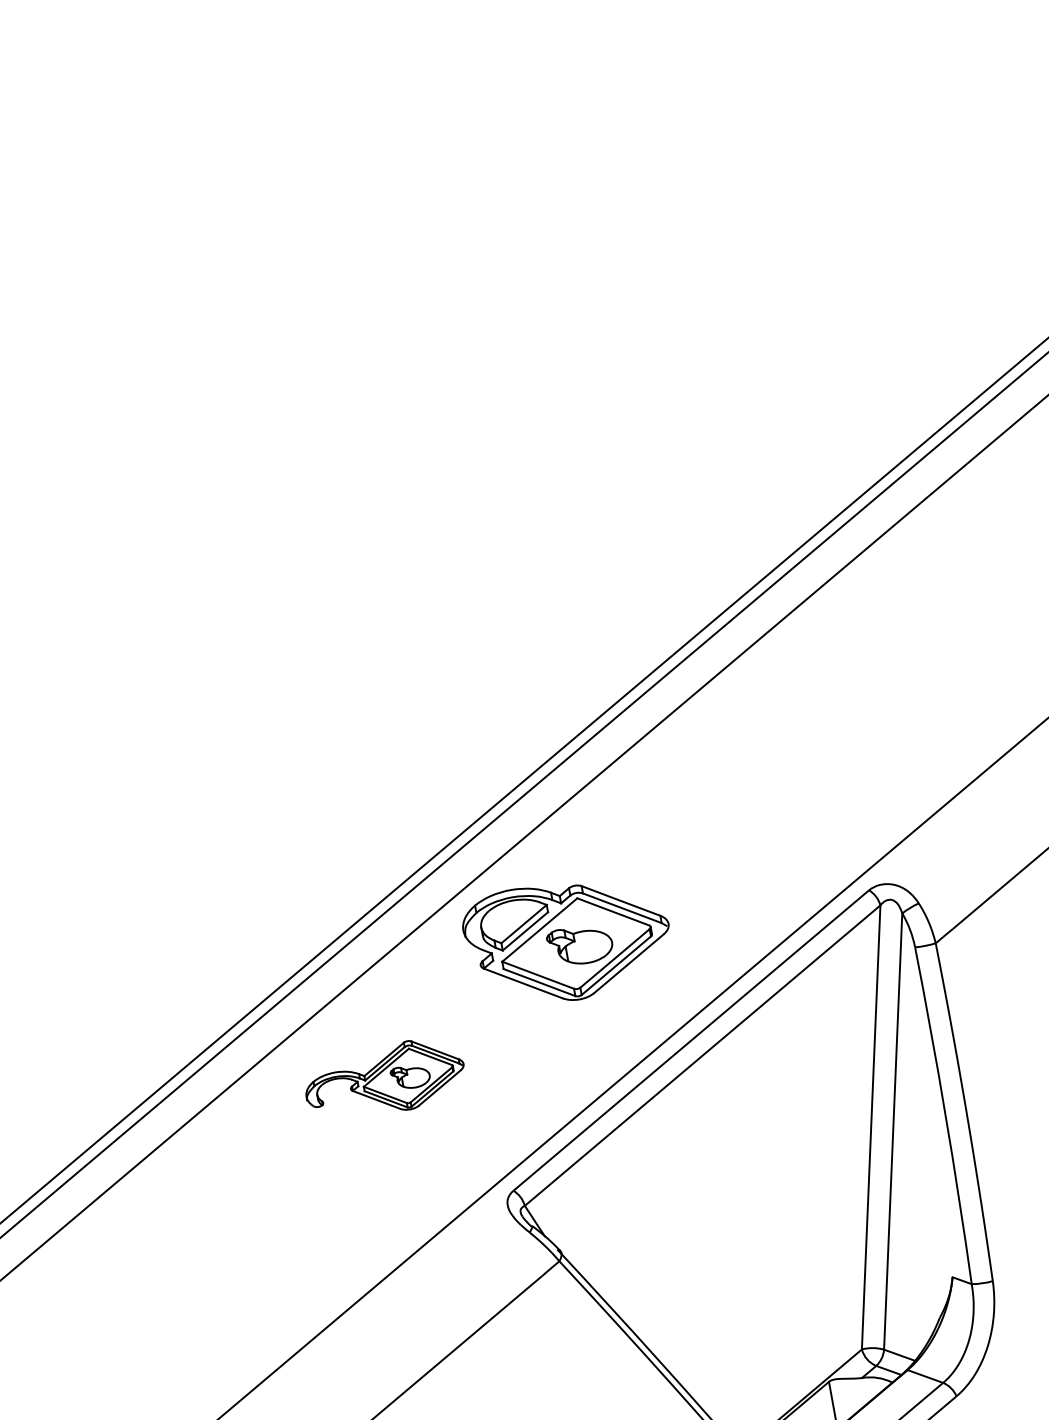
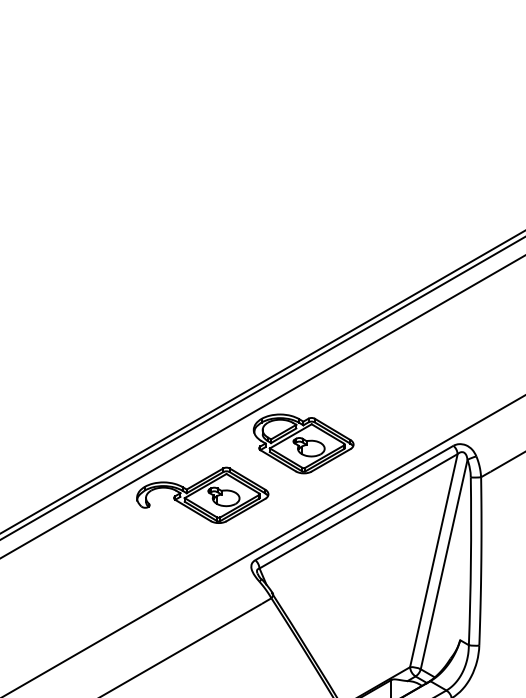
part: (383, 1078) -> (202, 494), size x1.67

